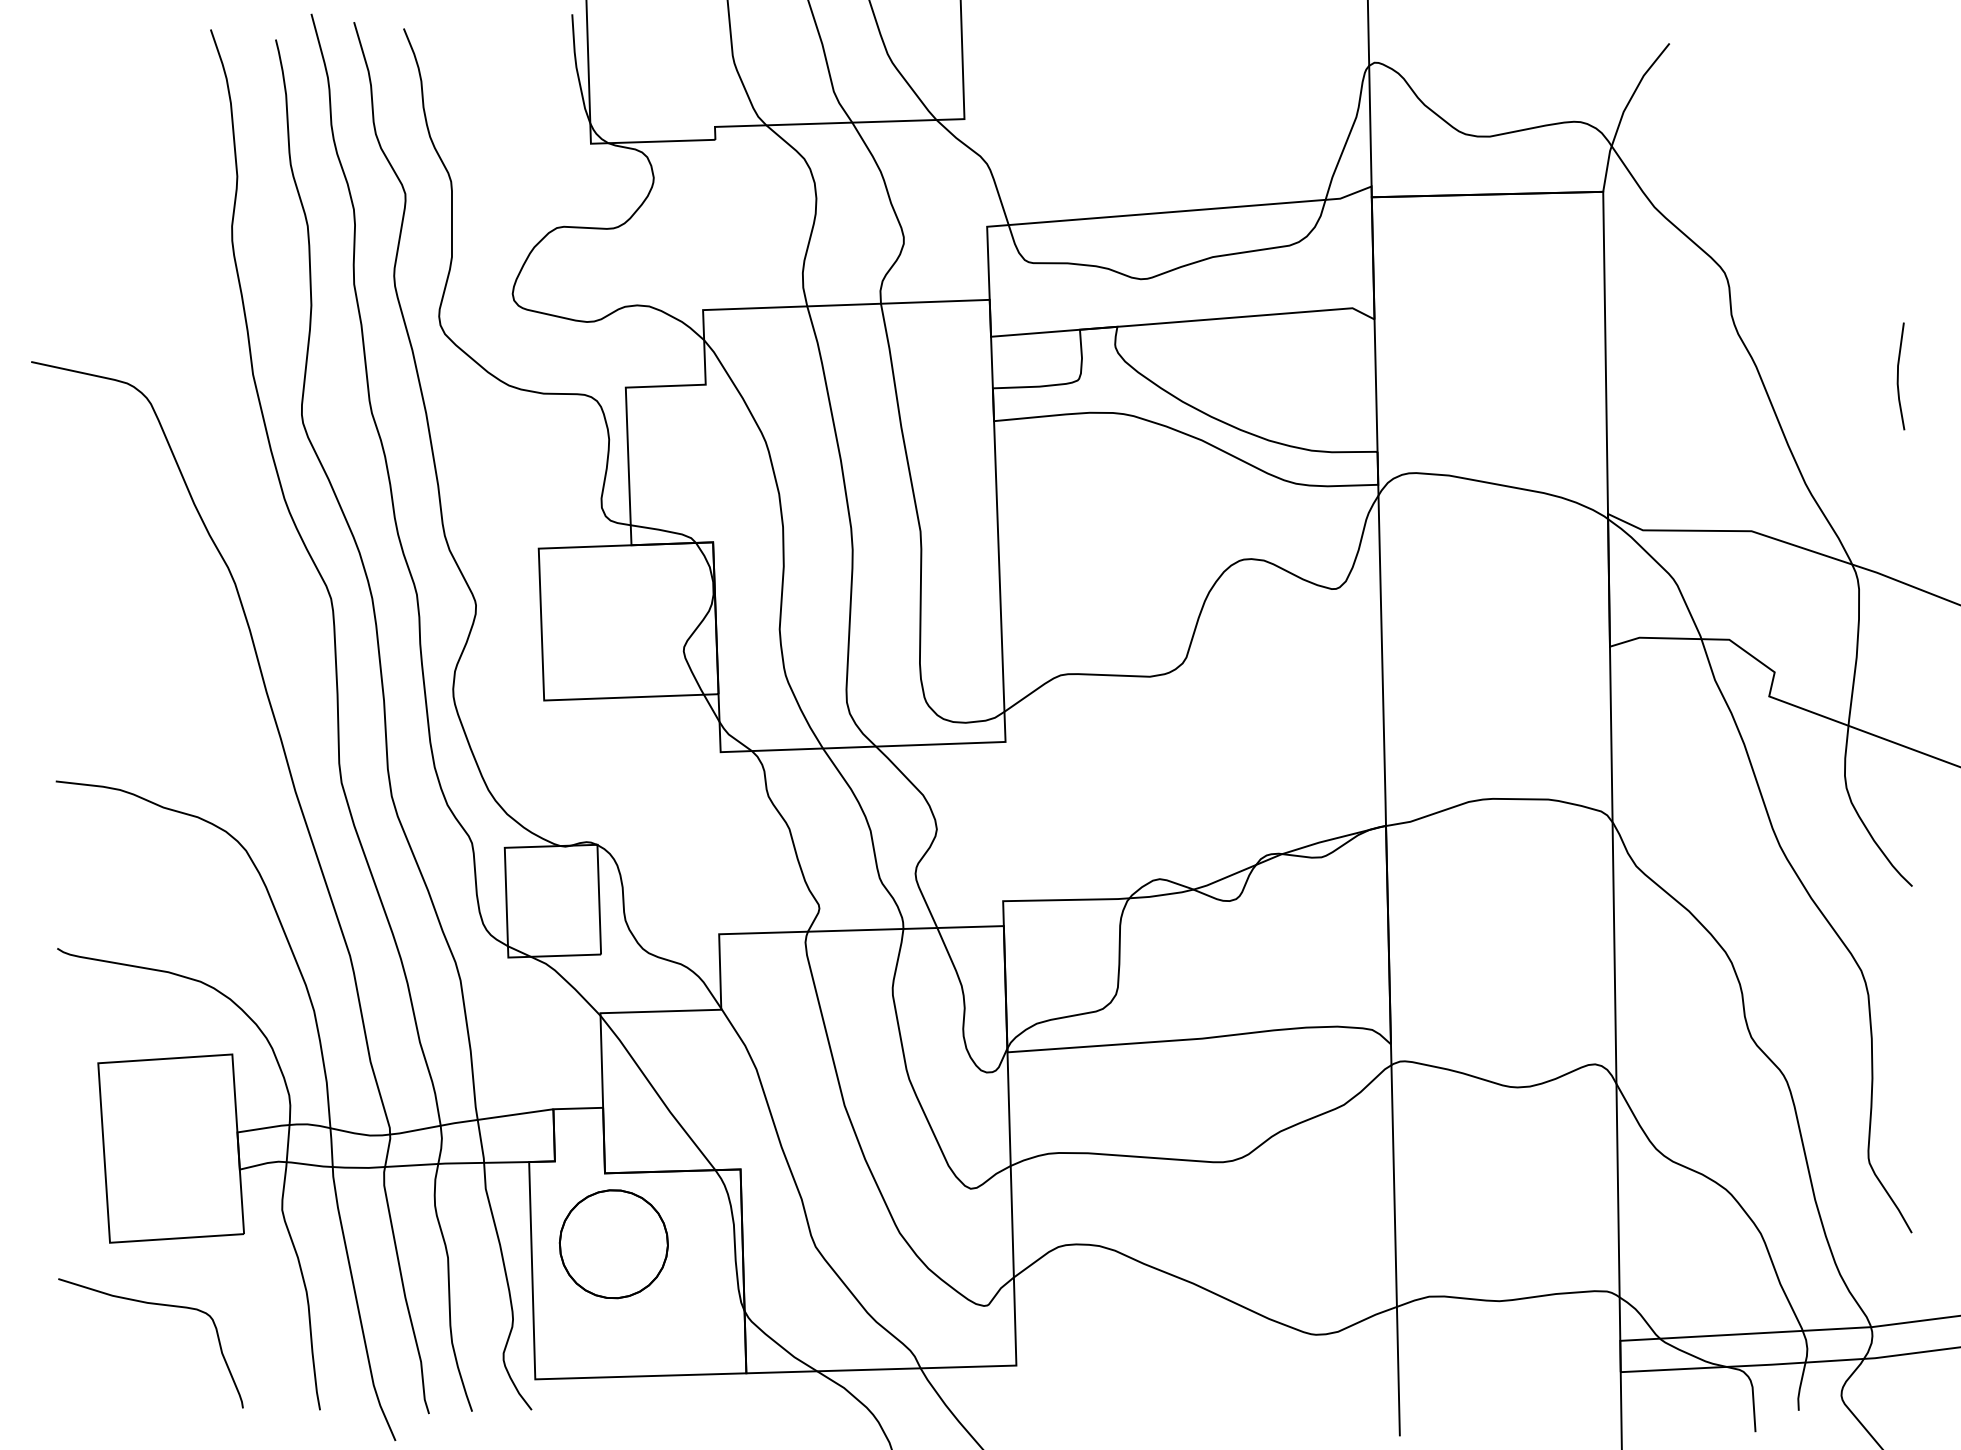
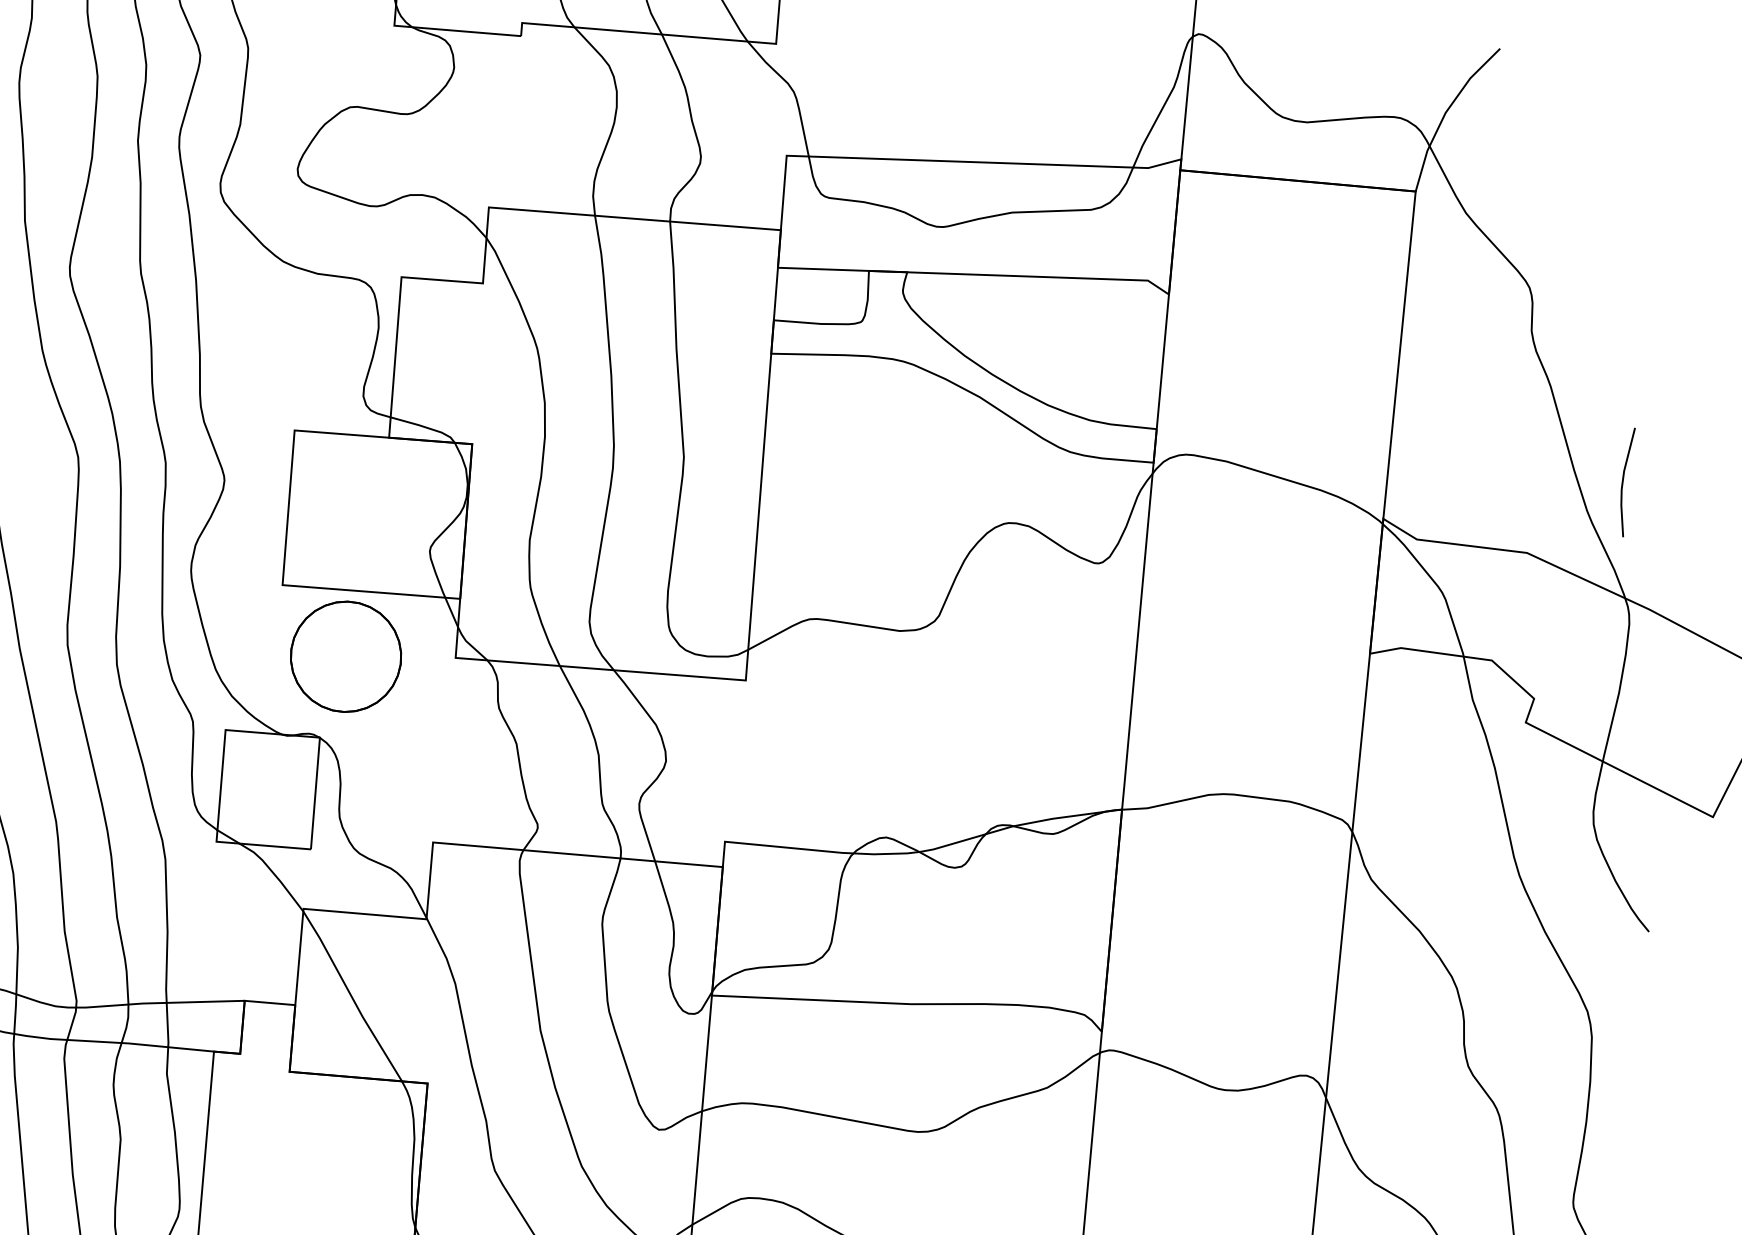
line: (1898, 376) -> (1623, 481), moved
part: (613, 1244) -> (345, 657), moved

